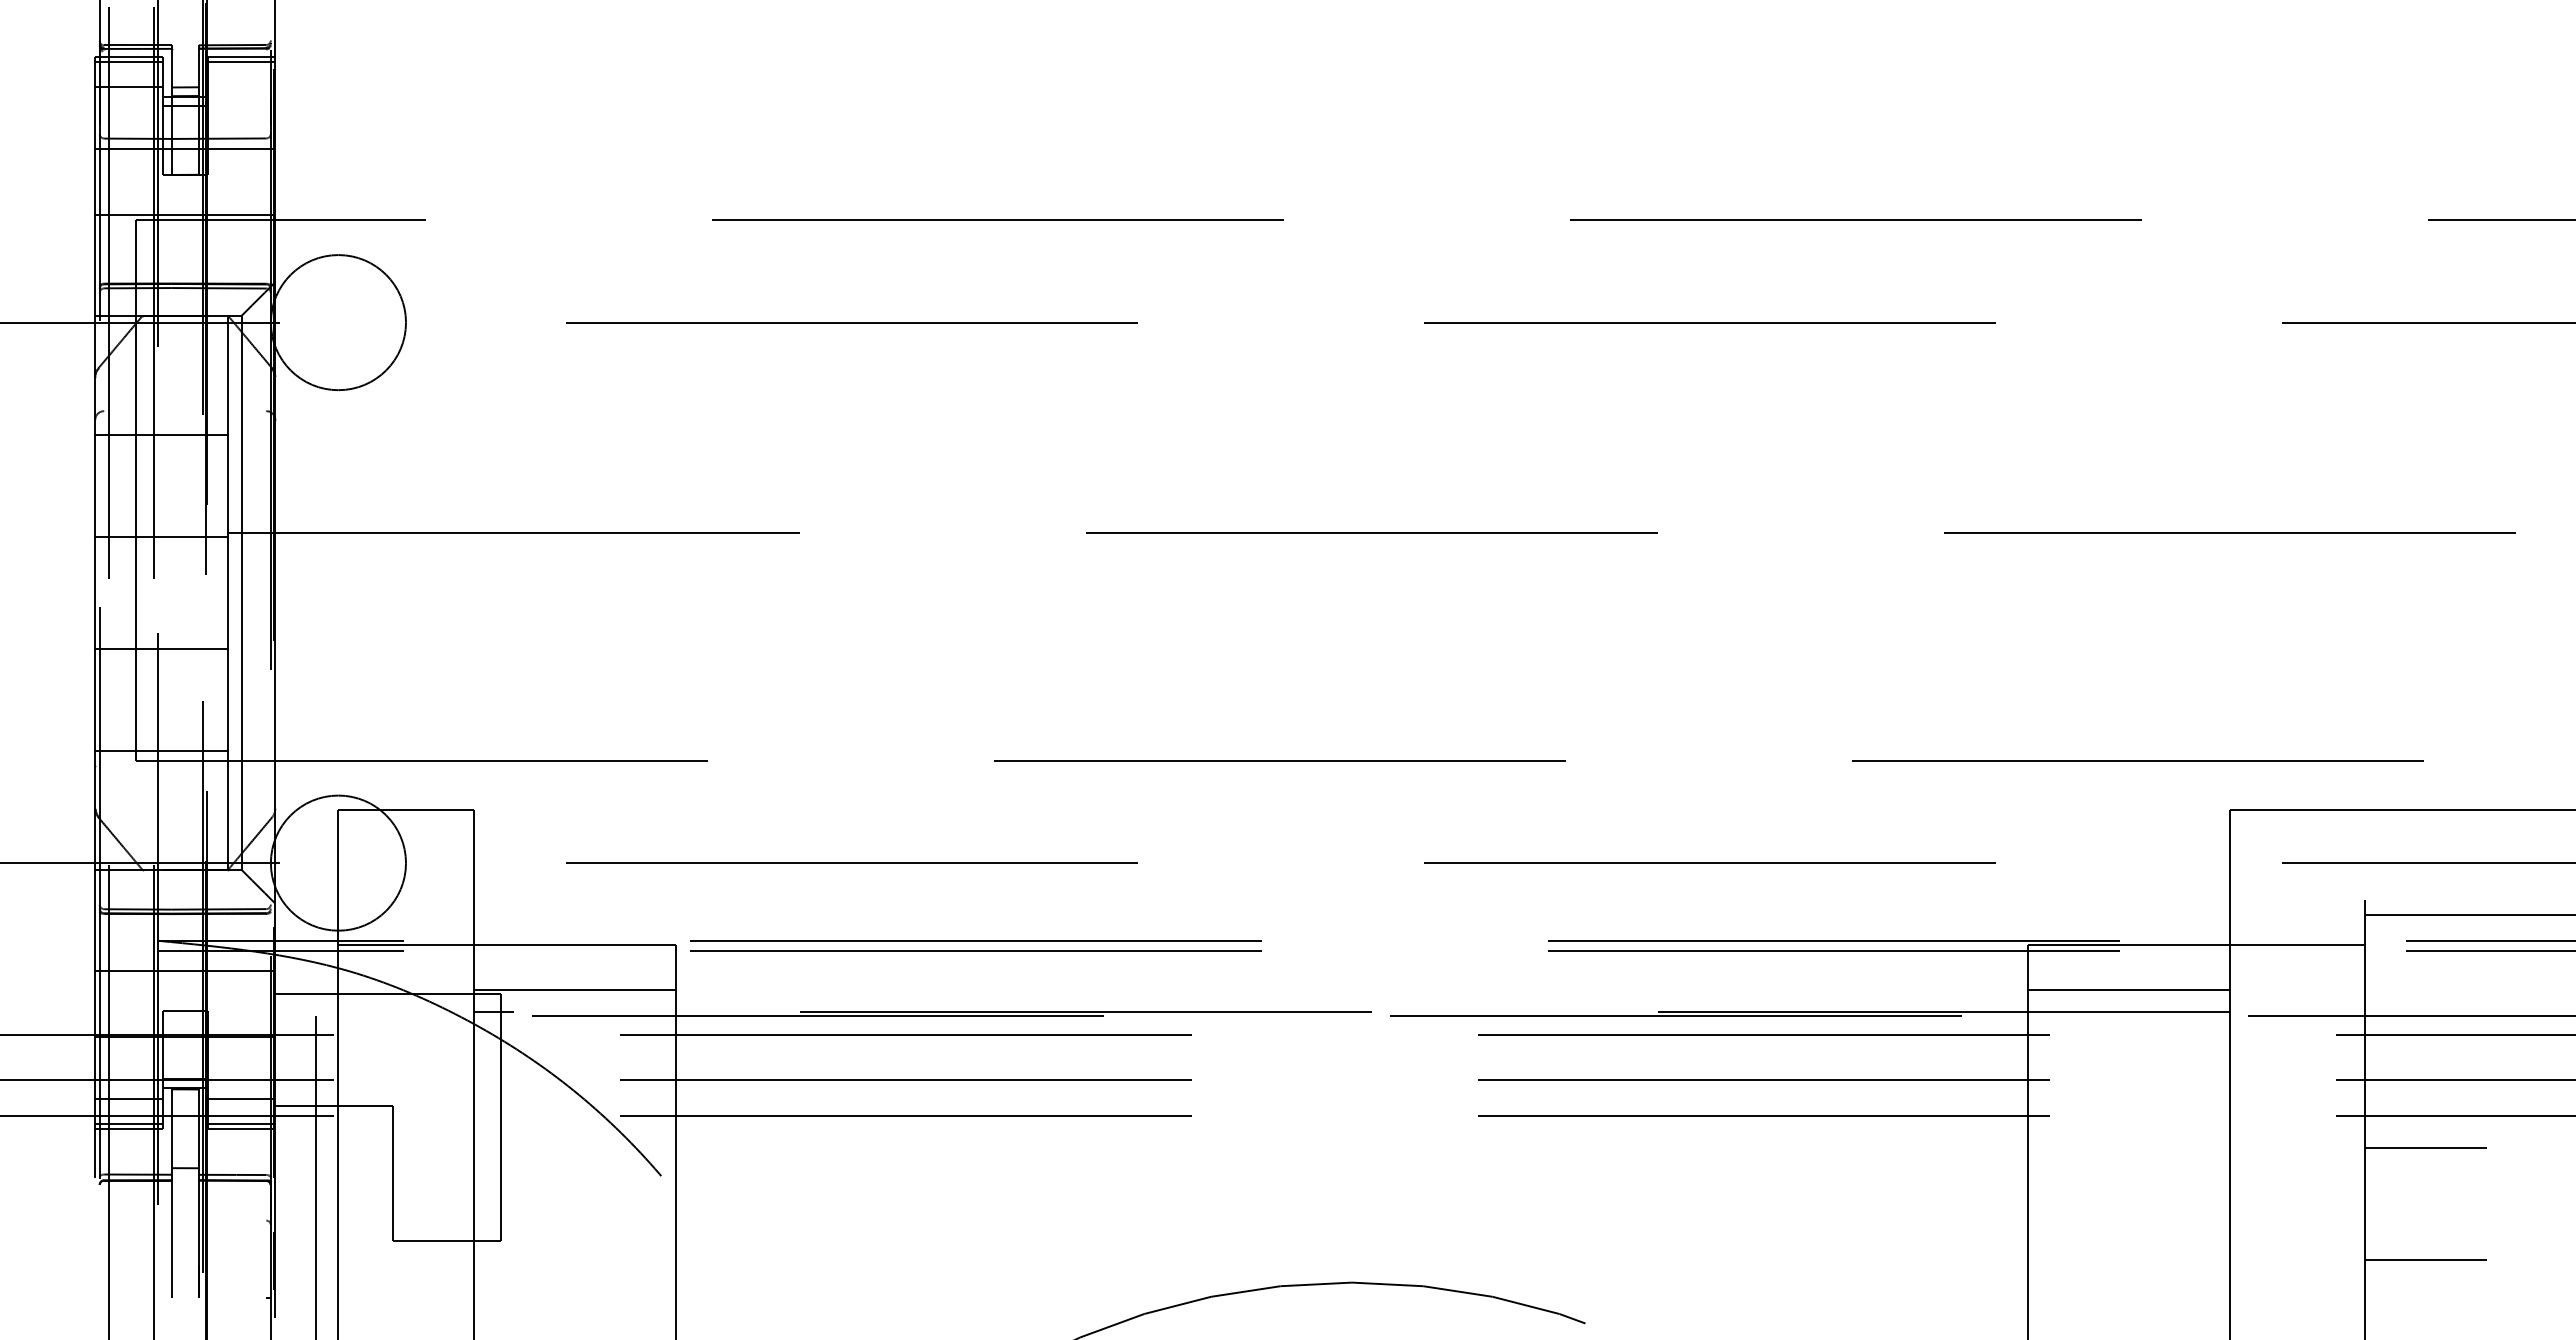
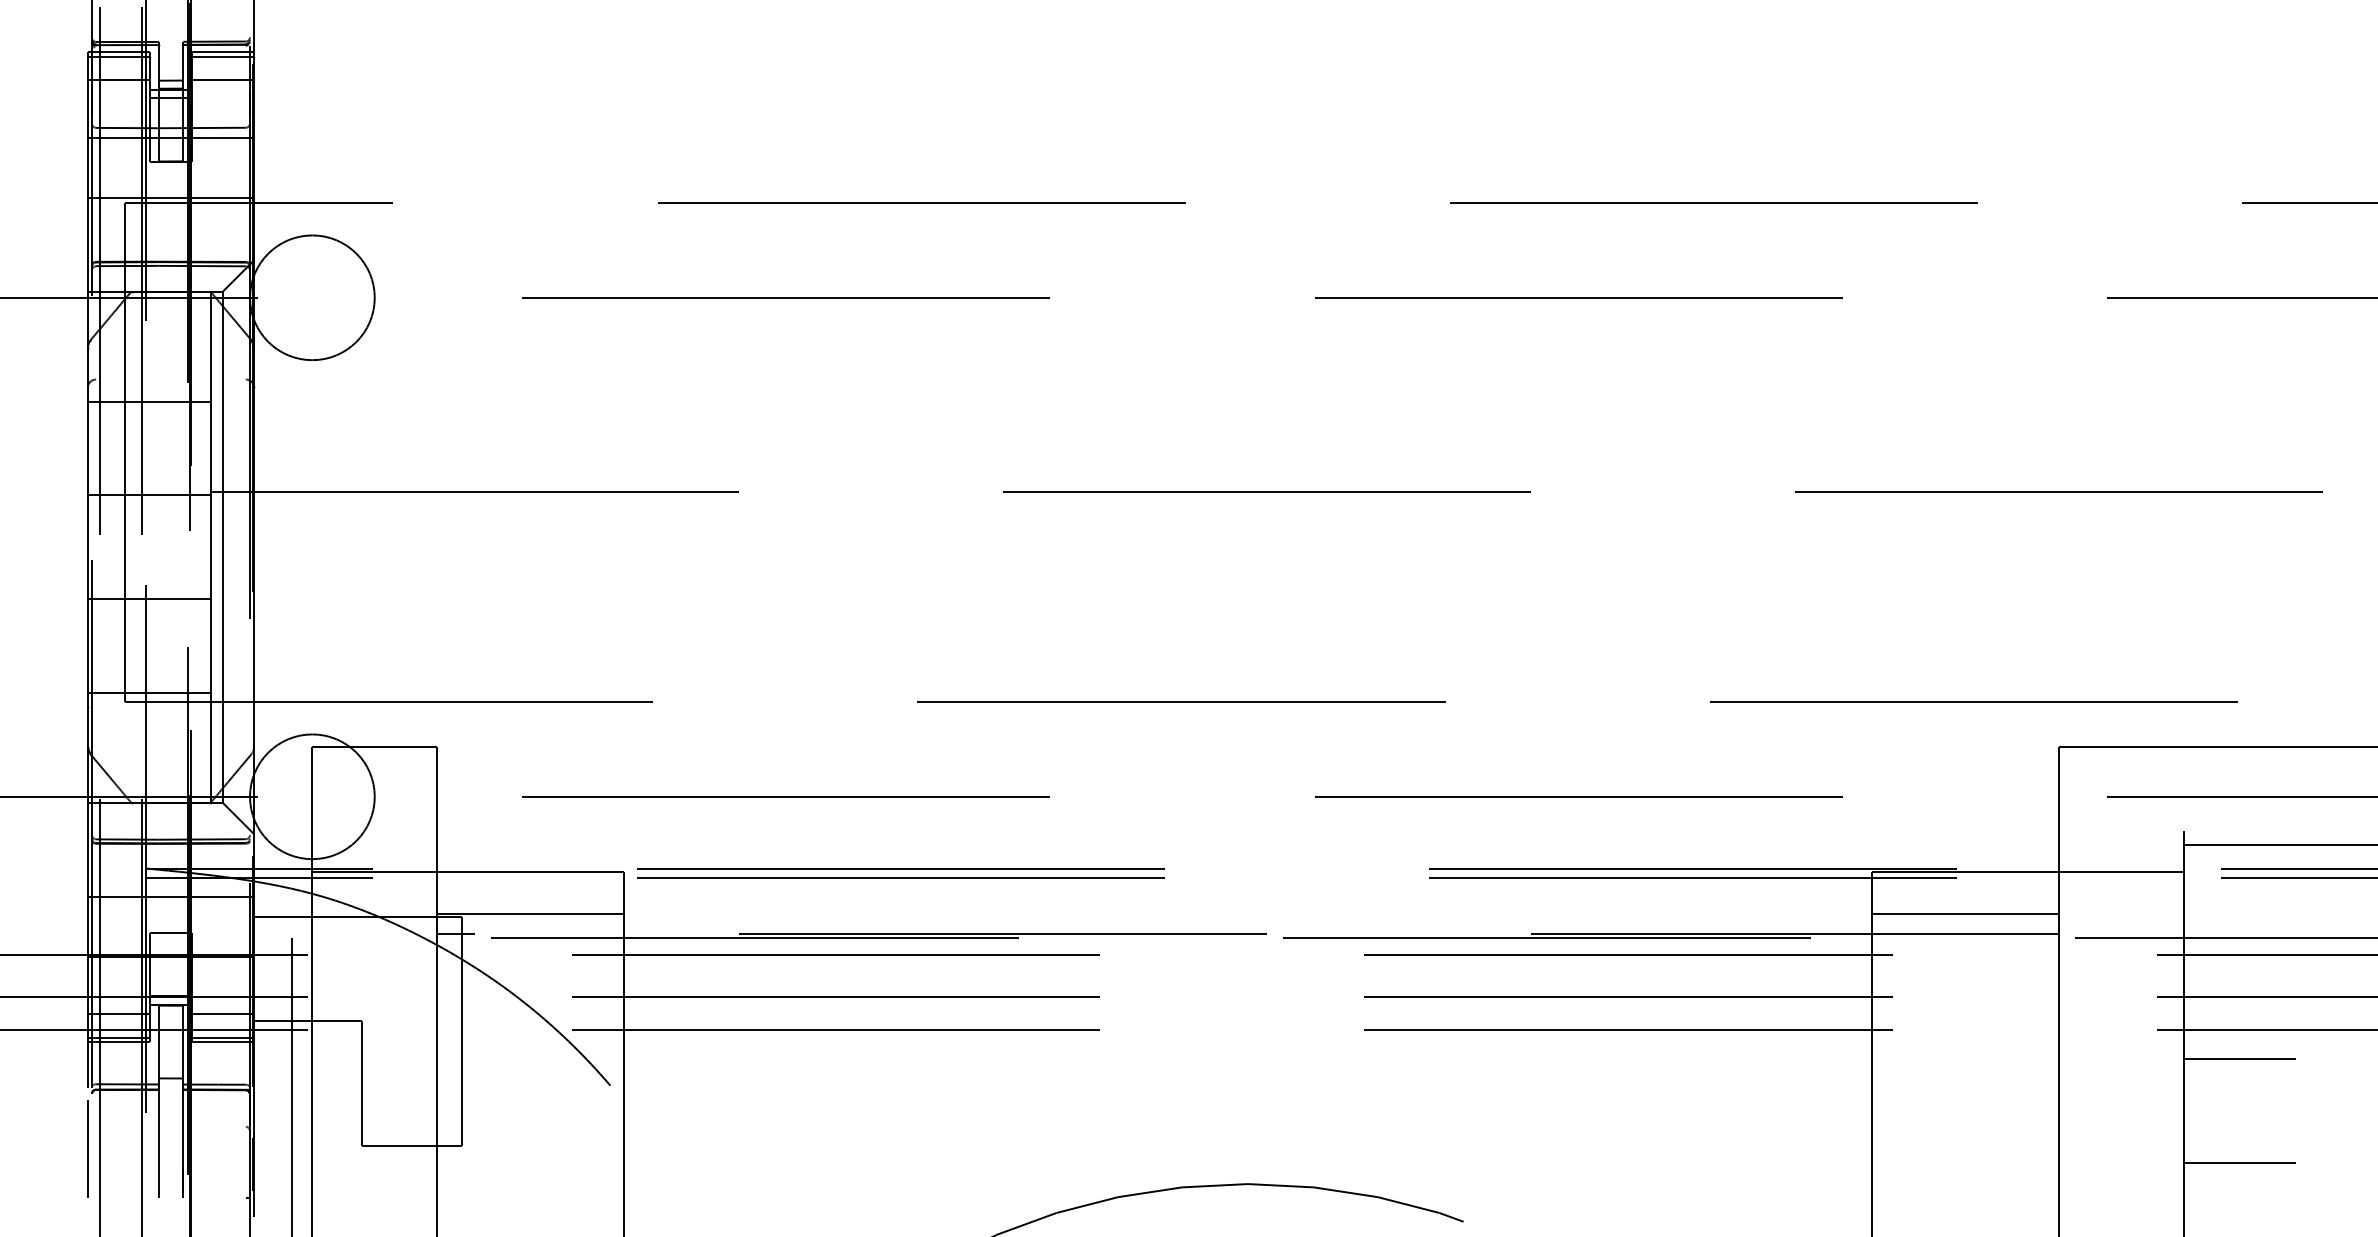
line: (241, 86) -> (222, 79), added
line: (94, 1244) -> (87, 1148), added

